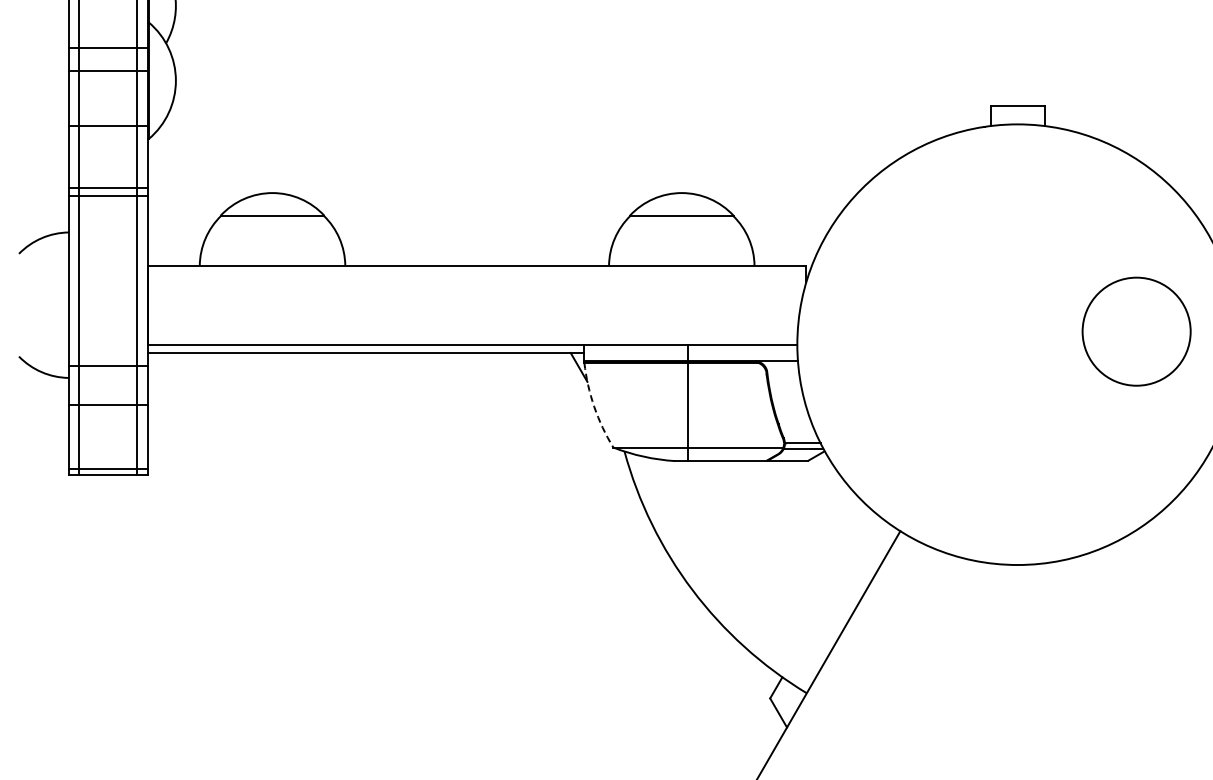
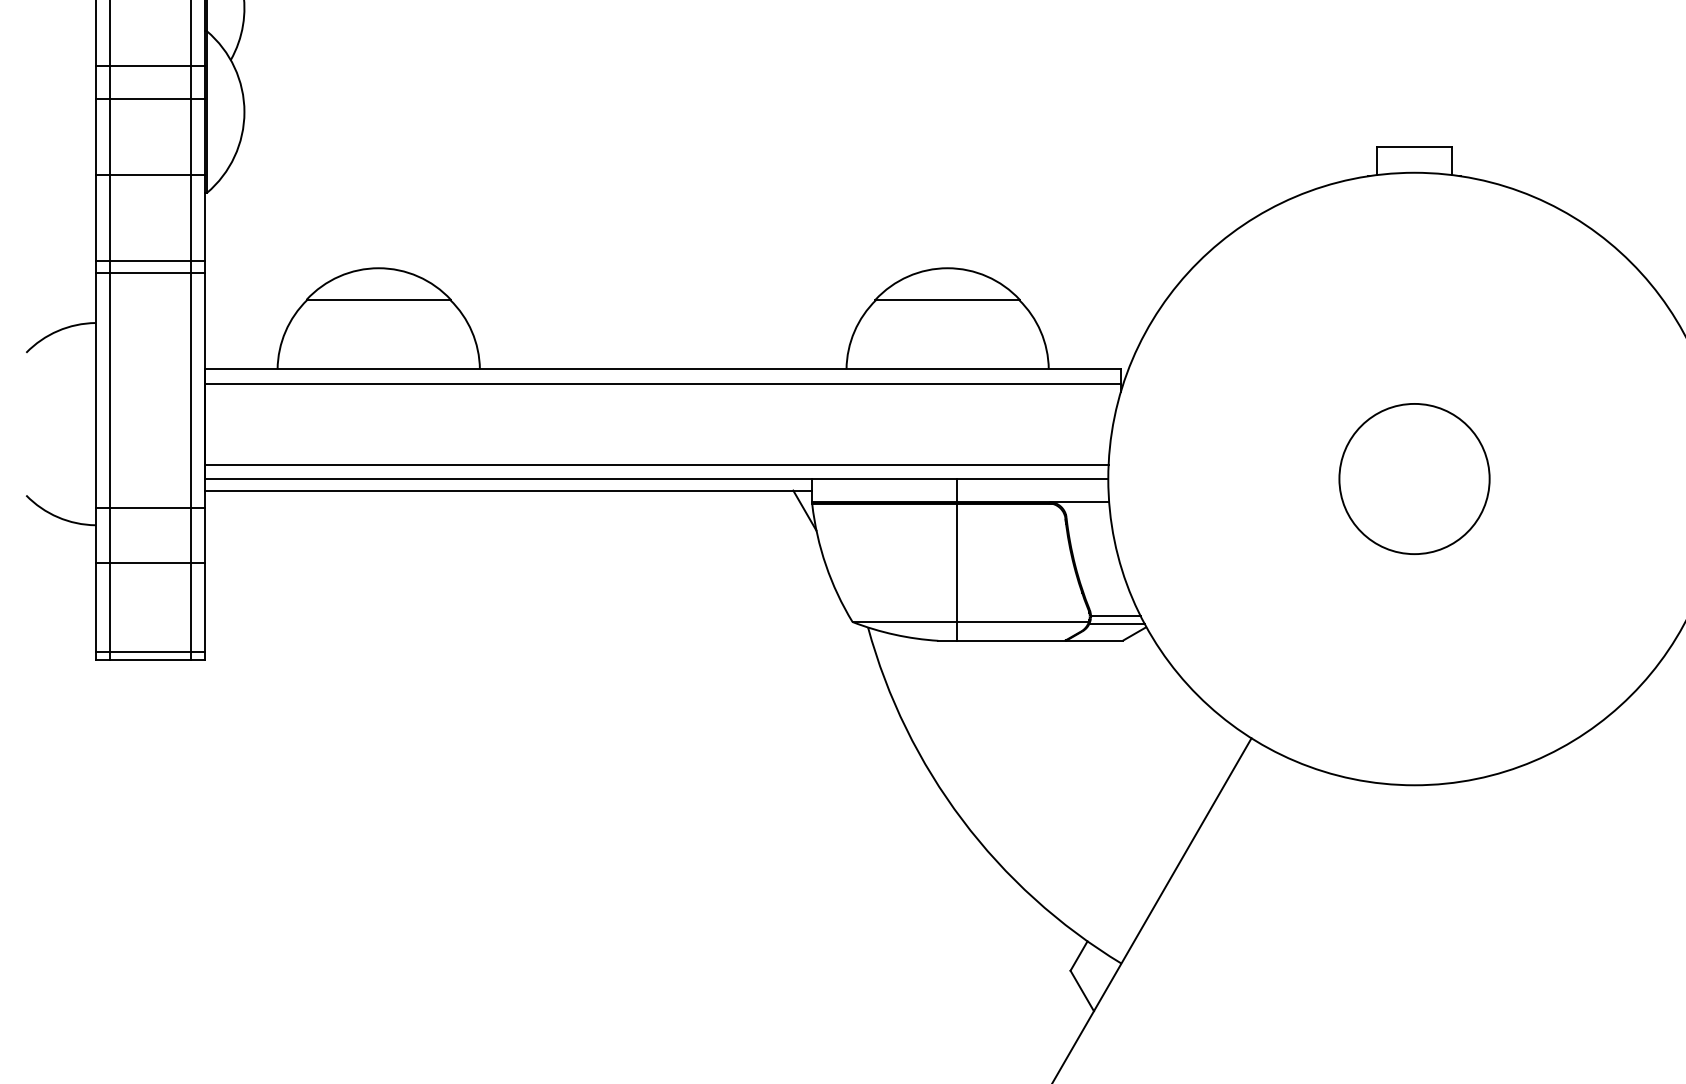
line: (476, 276) -> (662, 384), added
circle: (1136, 331) -> (1414, 478), moved
line: (472, 334) -> (656, 464), added
arc: (594, 406) -> (826, 564), dashed -> solid

